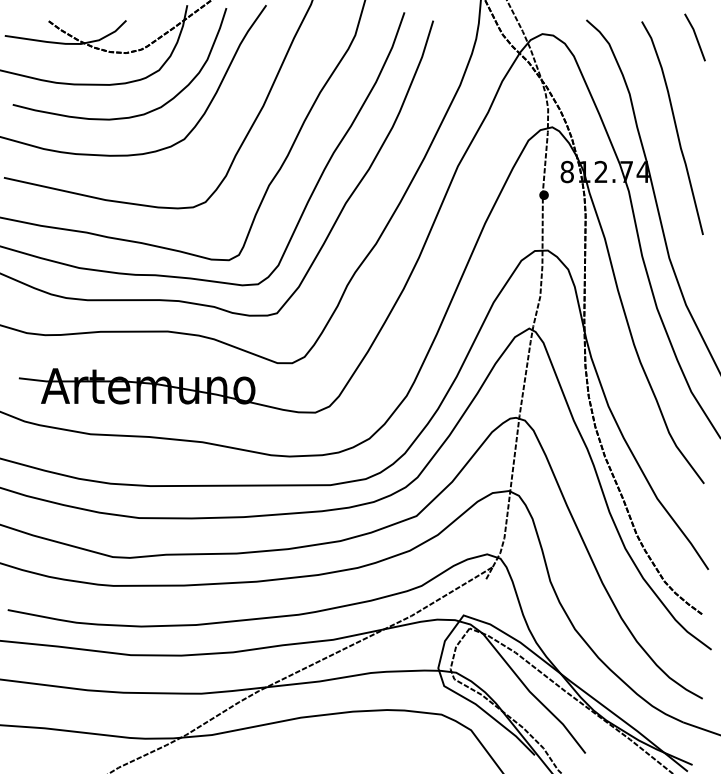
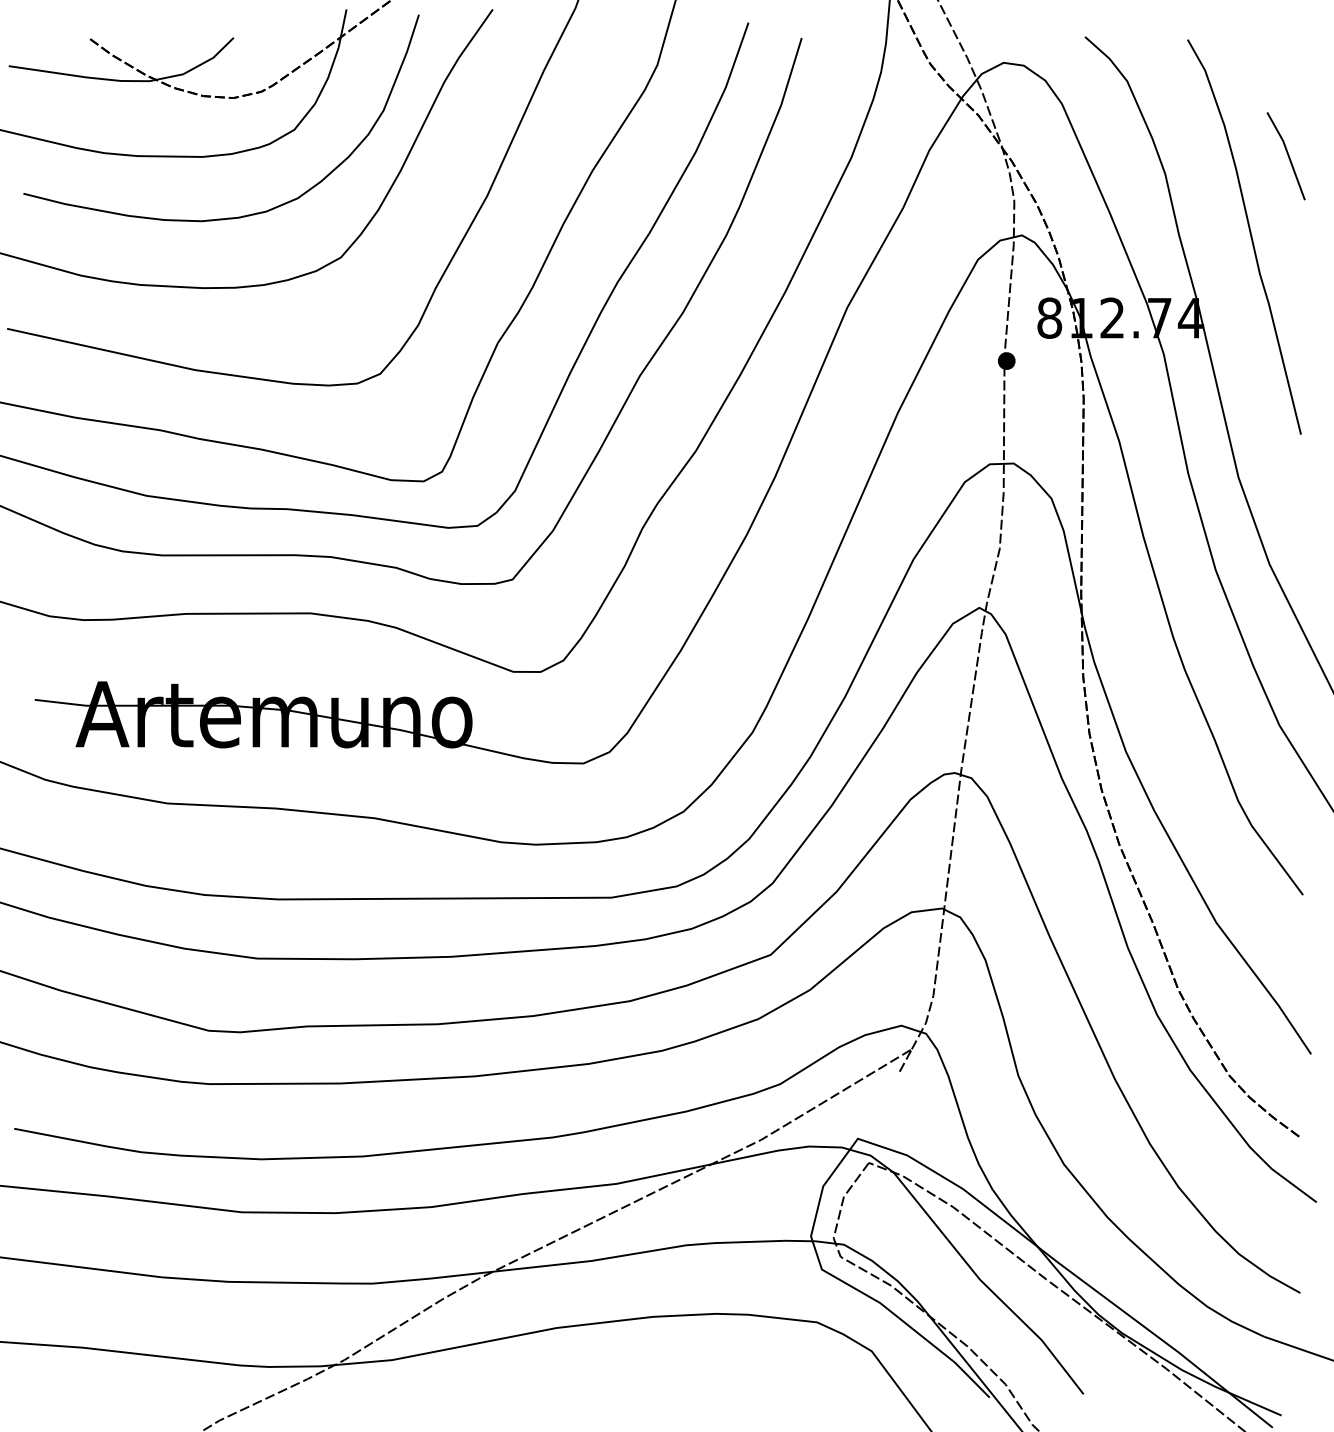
line: (695, 37) -> (1286, 156), moved

